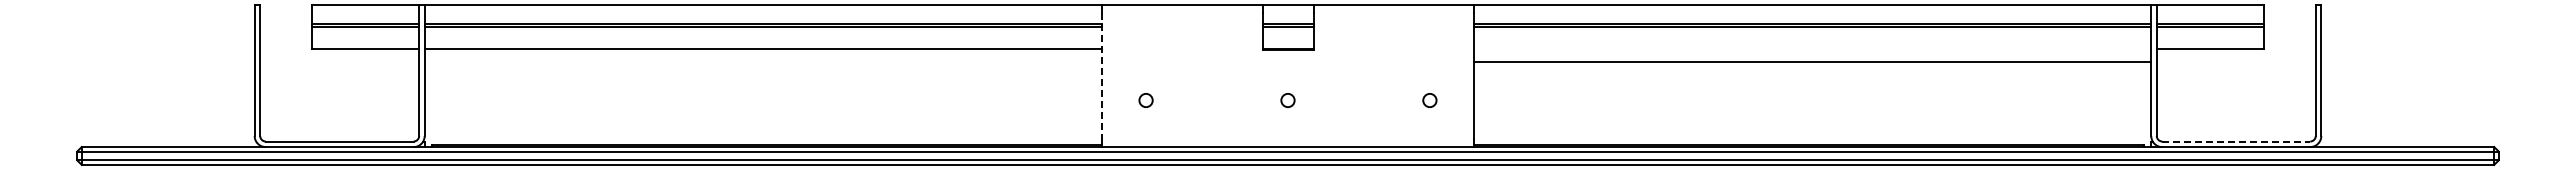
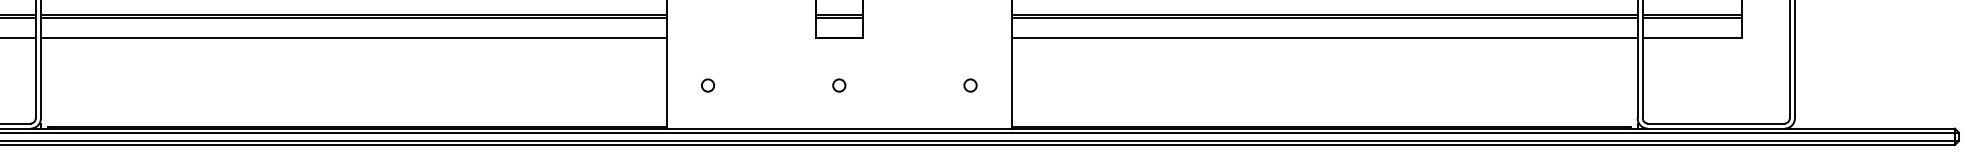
line: (1812, 62) -> (1324, 38), moved
line: (1101, 76) -> (666, 63), dashed -> solid
line: (2236, 141) -> (1716, 123), dashed -> solid

